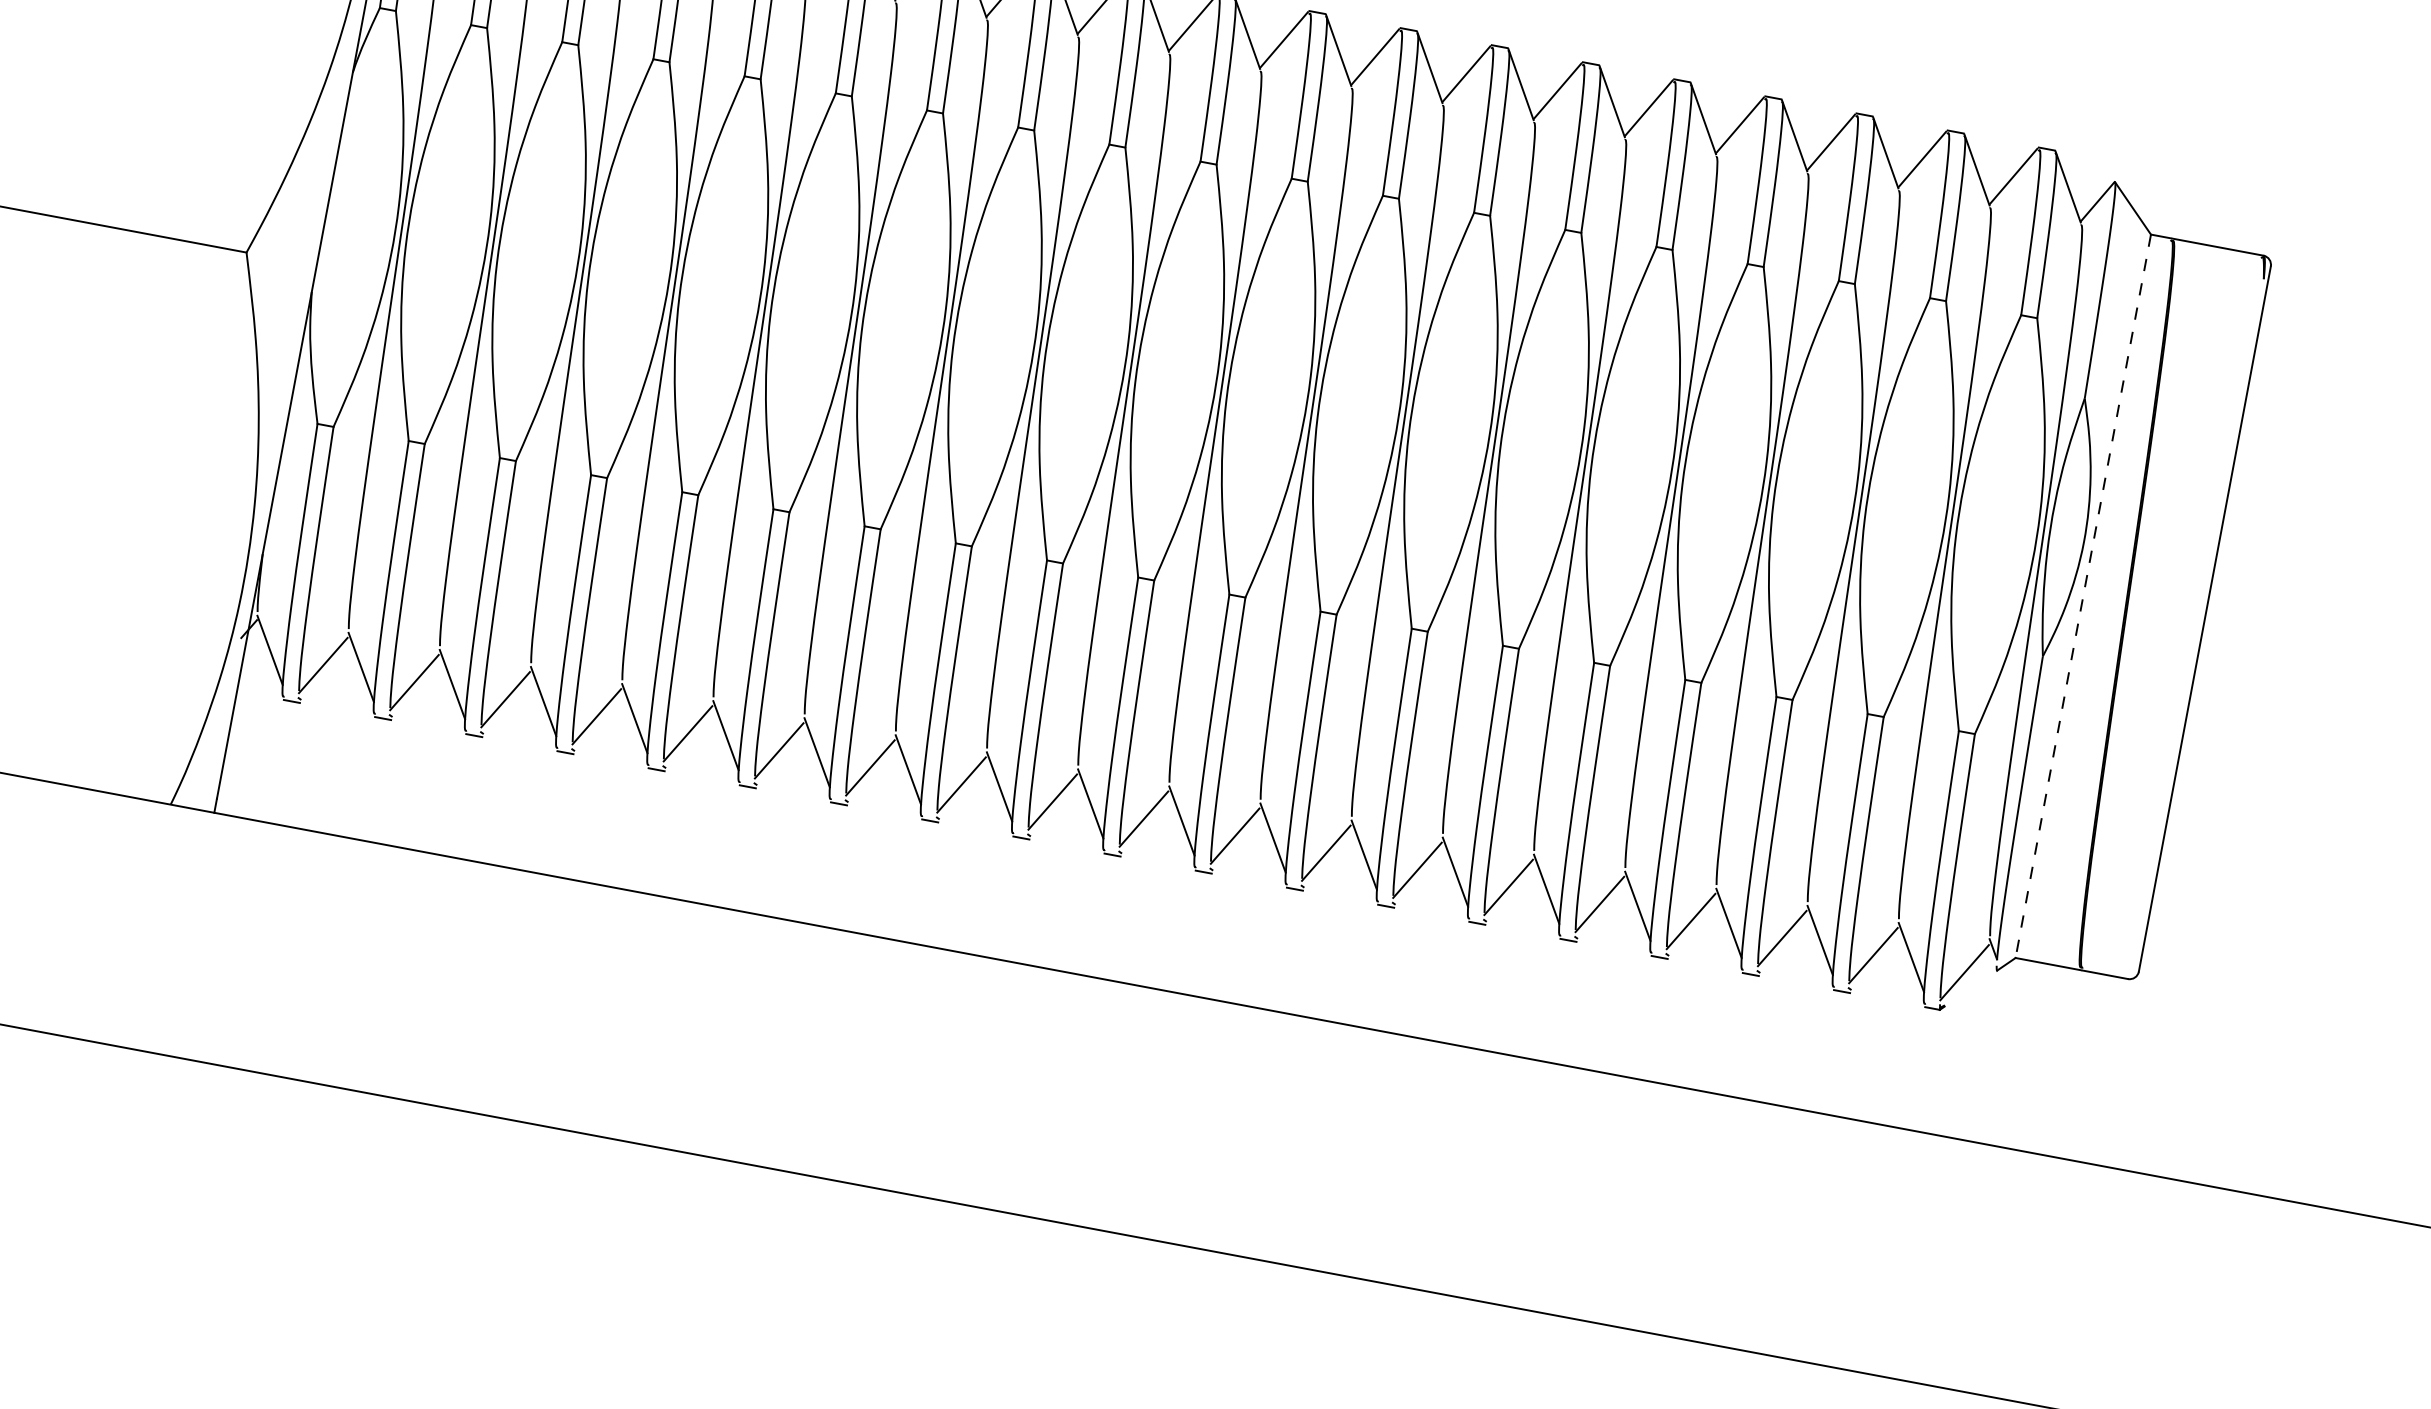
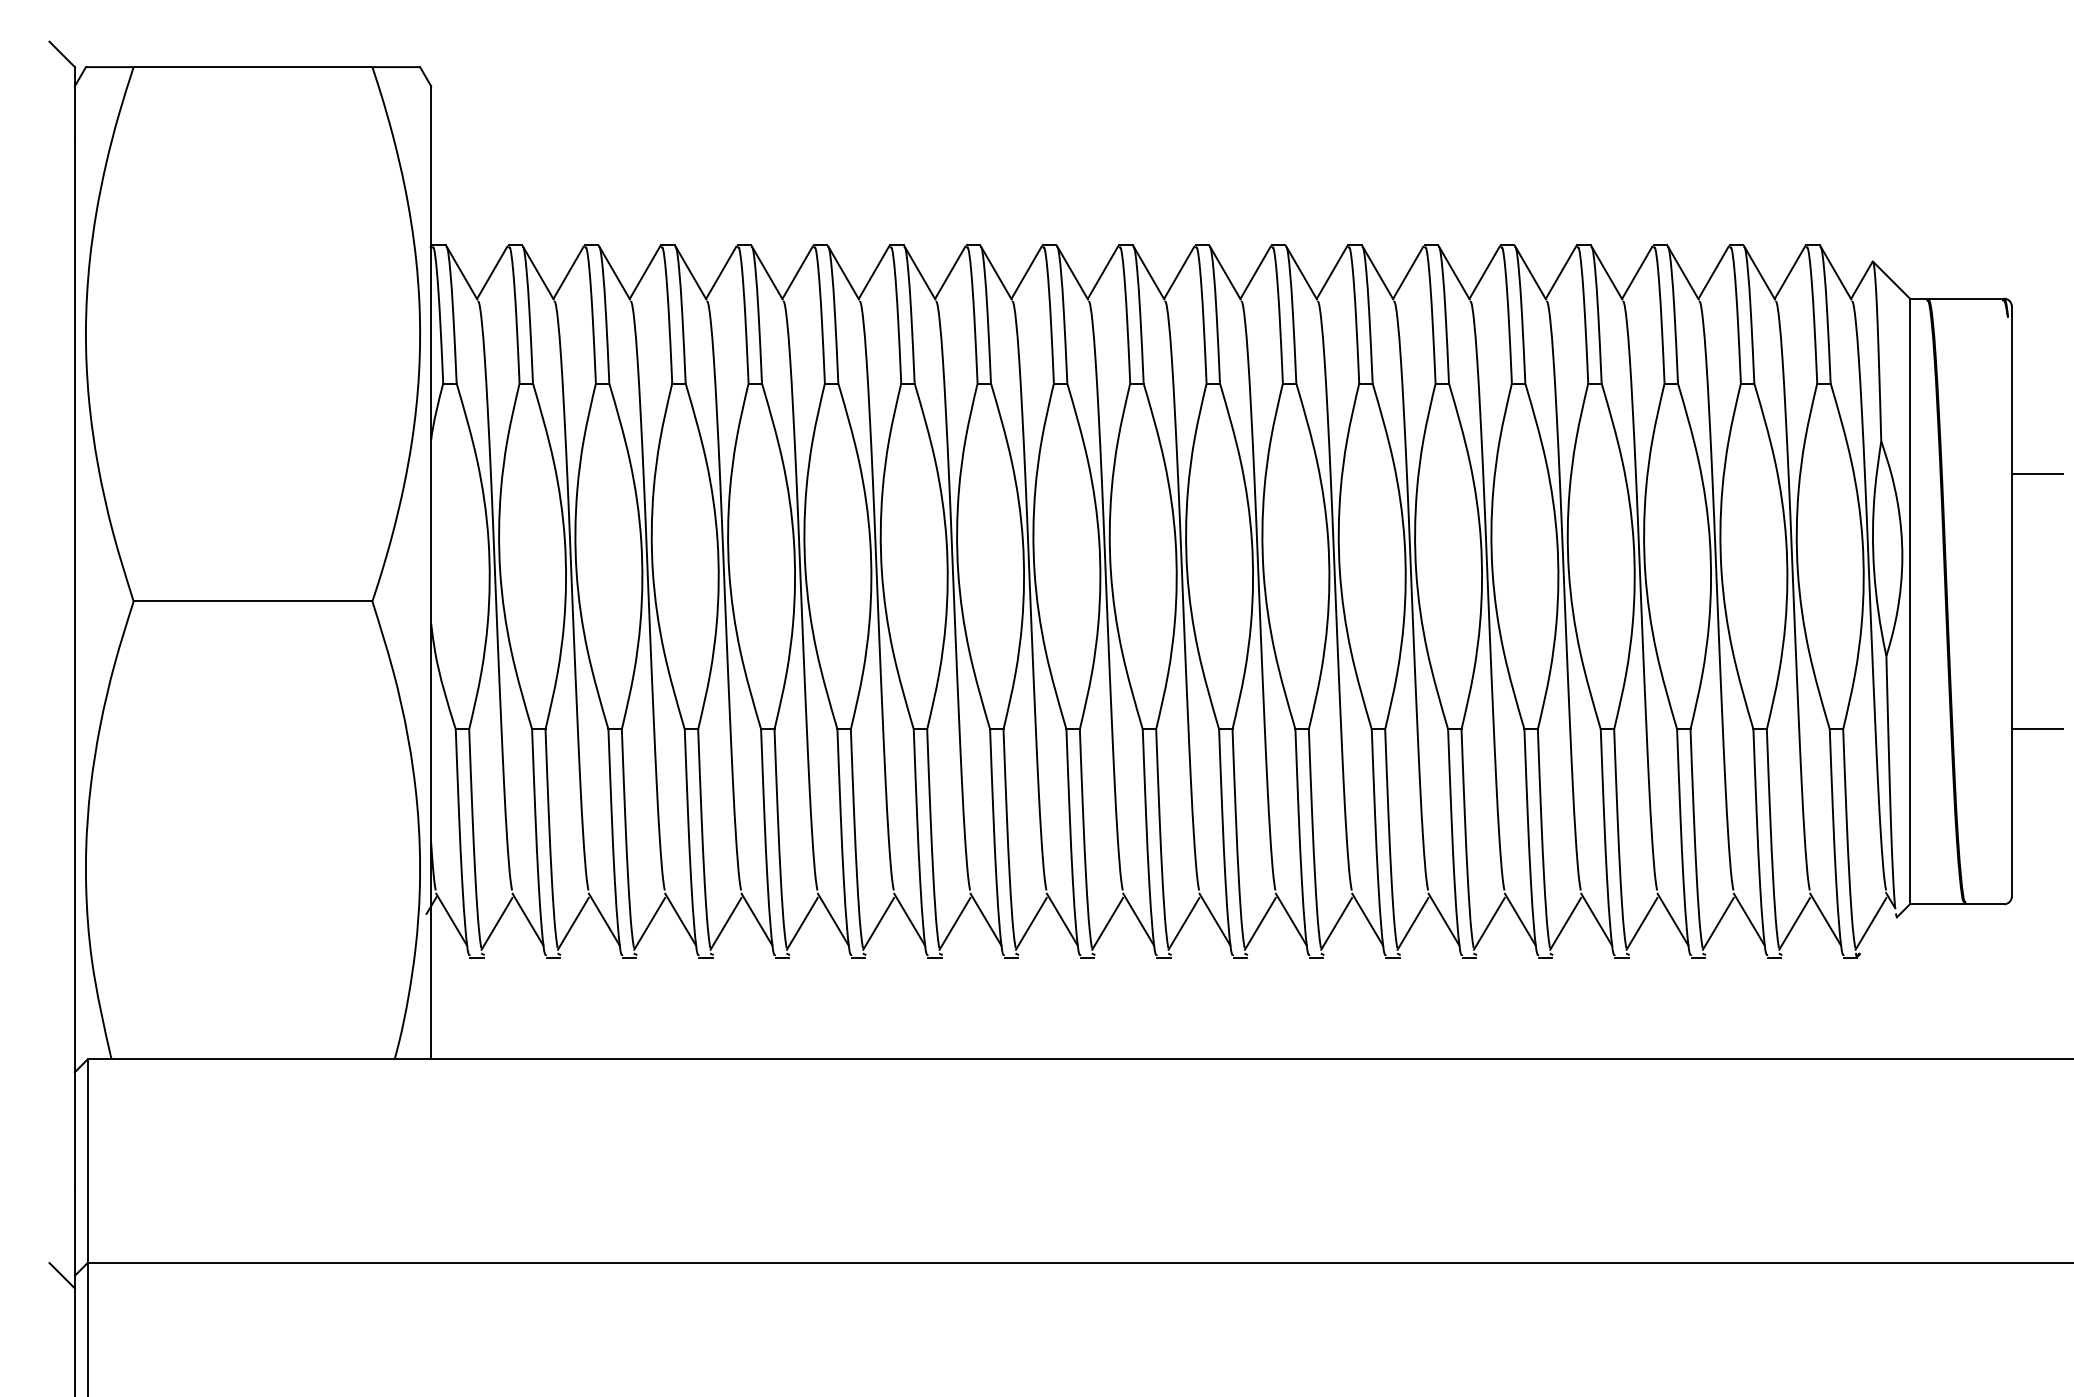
line: (2262, 472) -> (2036, 474), added
line: (2083, 596) -> (1910, 601), dashed -> solid
line: (2206, 776) -> (2036, 728), added

